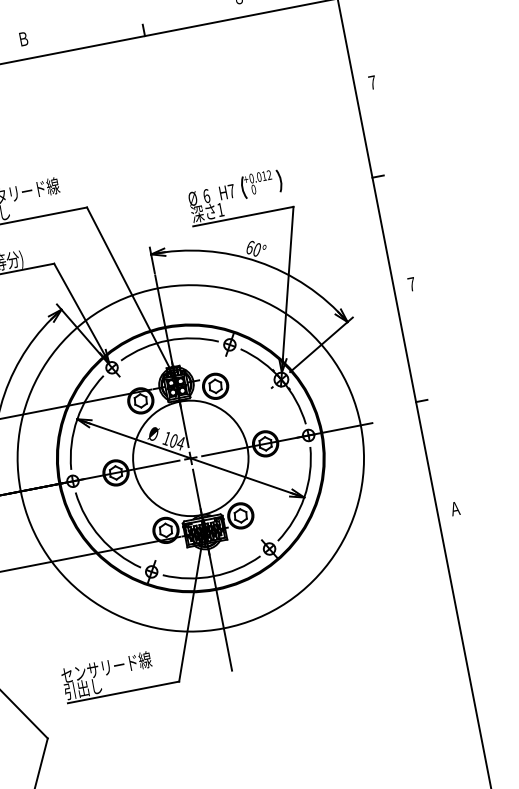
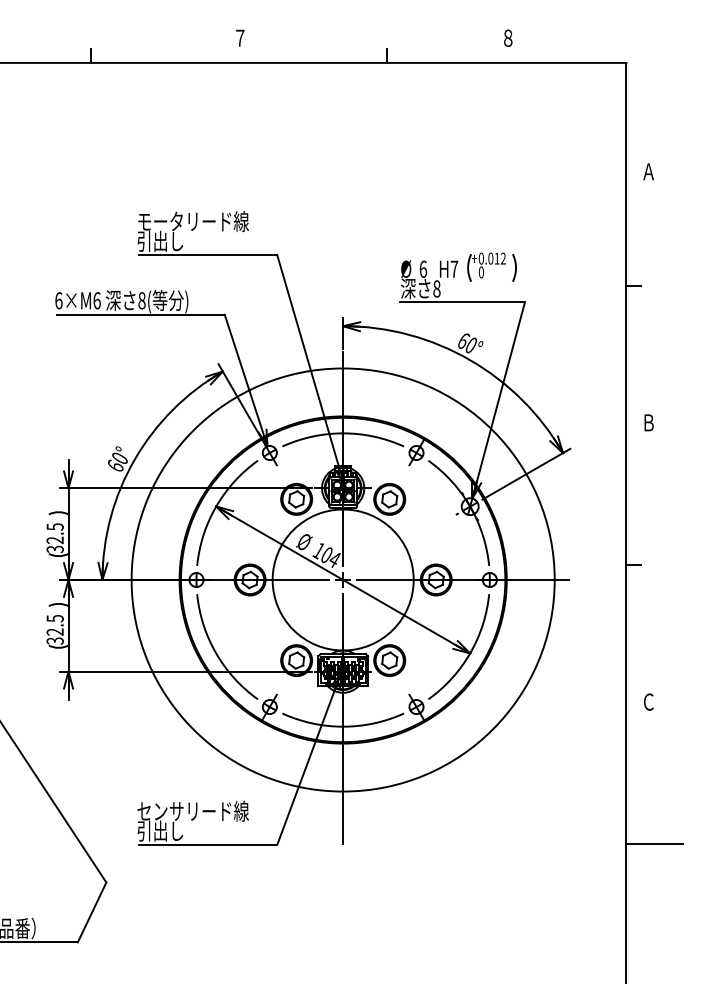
text: (23, 38) -> (240, 37), Ｂ -> ７
text: (372, 82) -> (648, 171), ７ -> Ａ
text: (220, 209) -> (436, 288), 1 -> 8
text: (411, 284) -> (648, 422), ７ -> Ｂ
text: (455, 508) -> (648, 701), Ａ -> Ｃ
line: (482, 622) -> (654, 844), added

